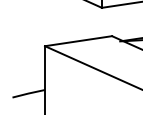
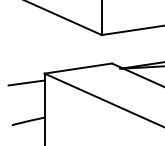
line: (27, 55) -> (26, 82), added

